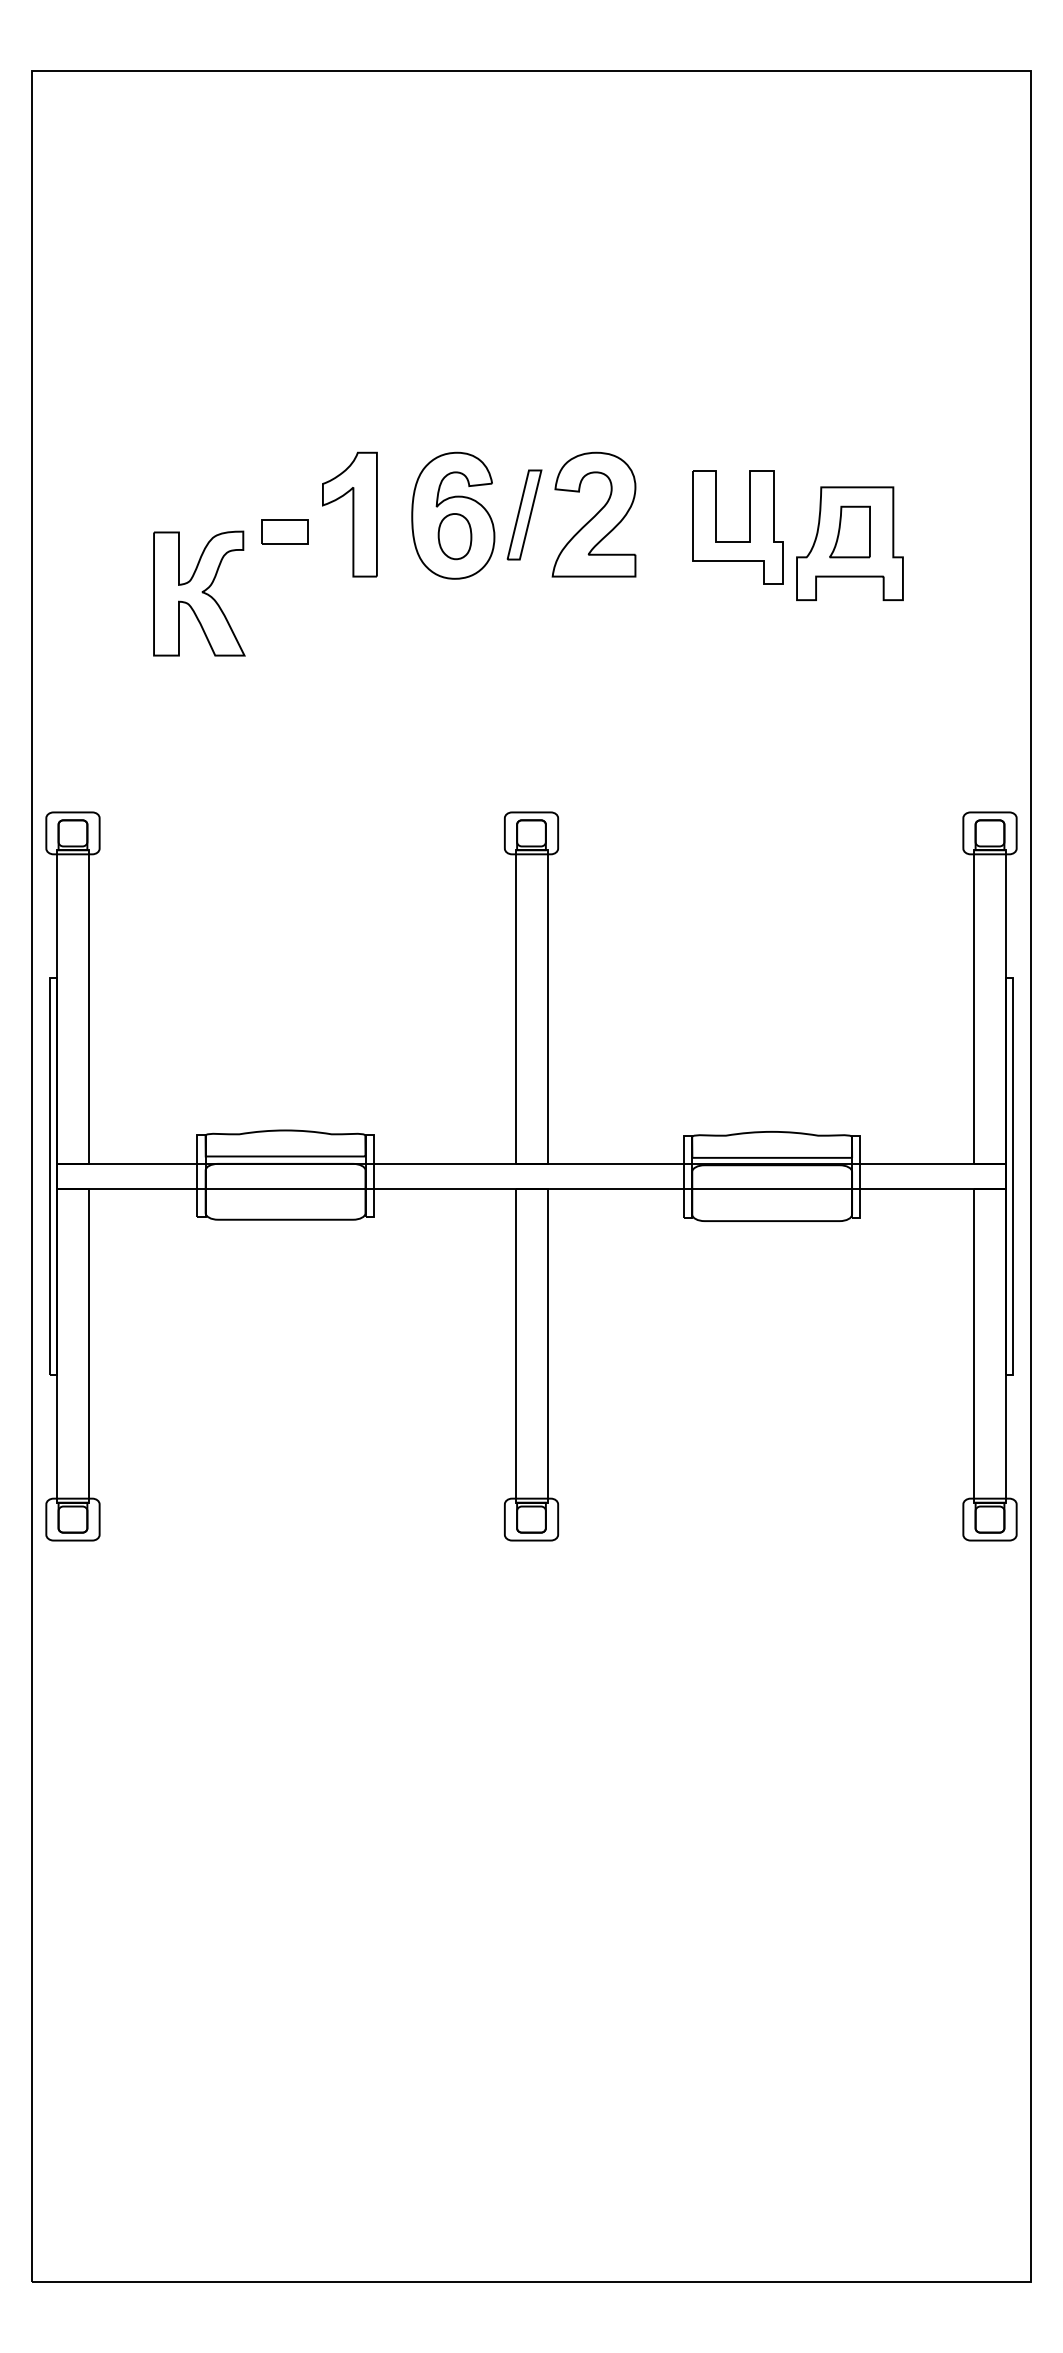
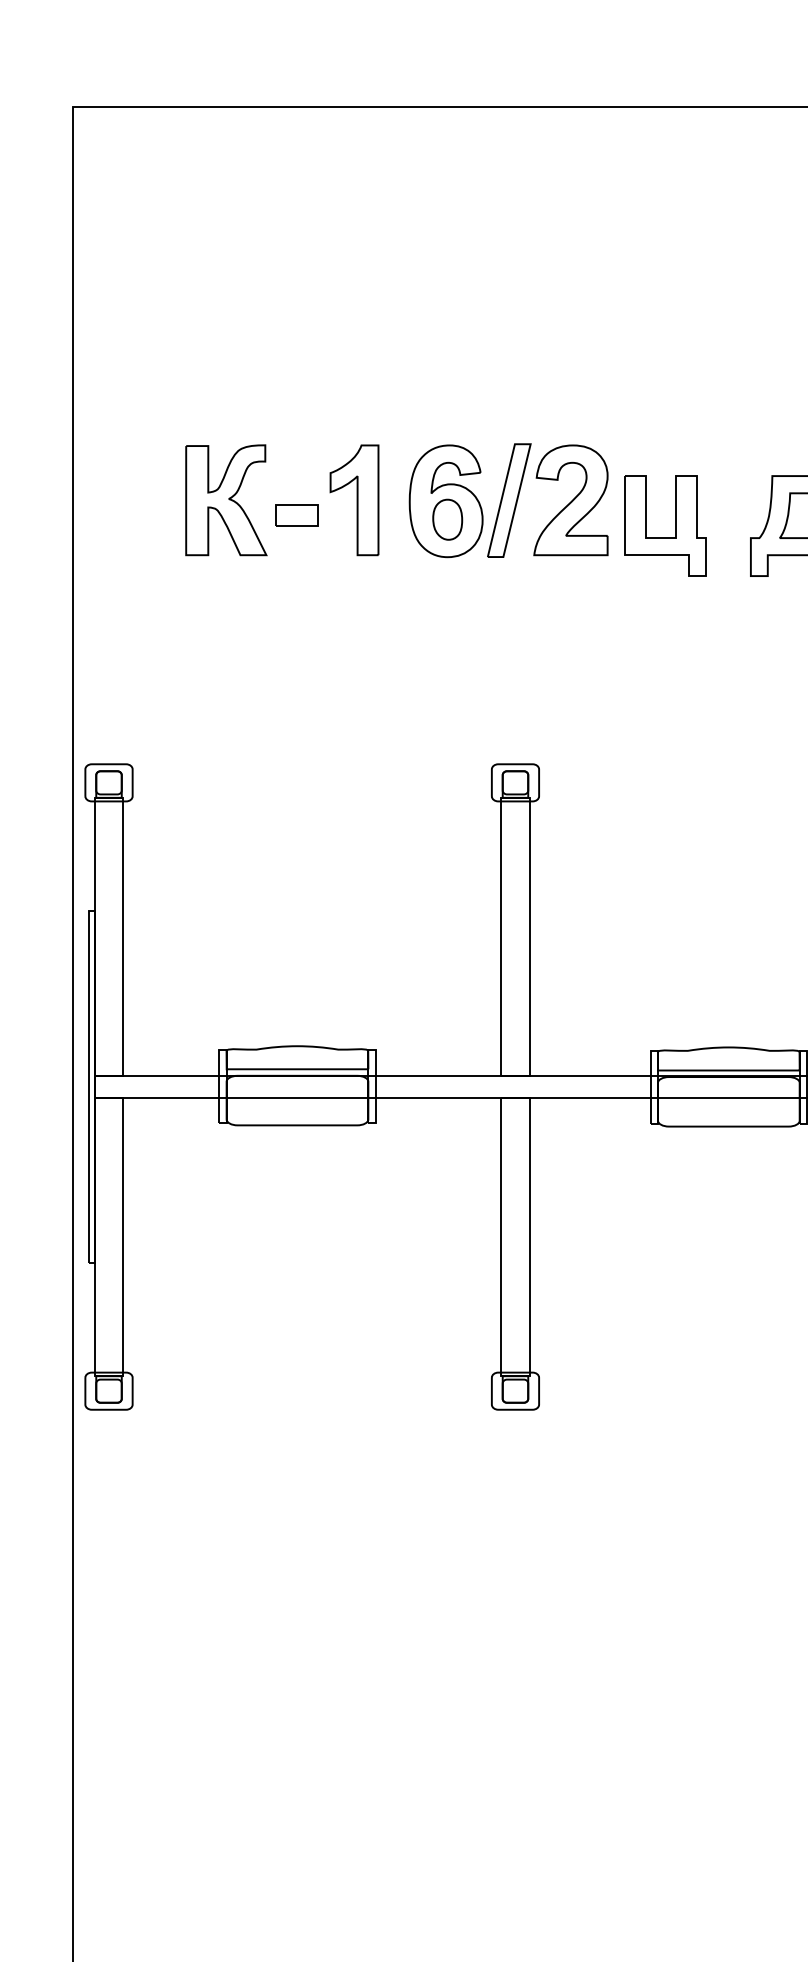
part: (524, 514) -> (509, 500), size x1.43
part: (749, 527) -> (675, 525), moved
part: (199, 593) -> (226, 500), moved

